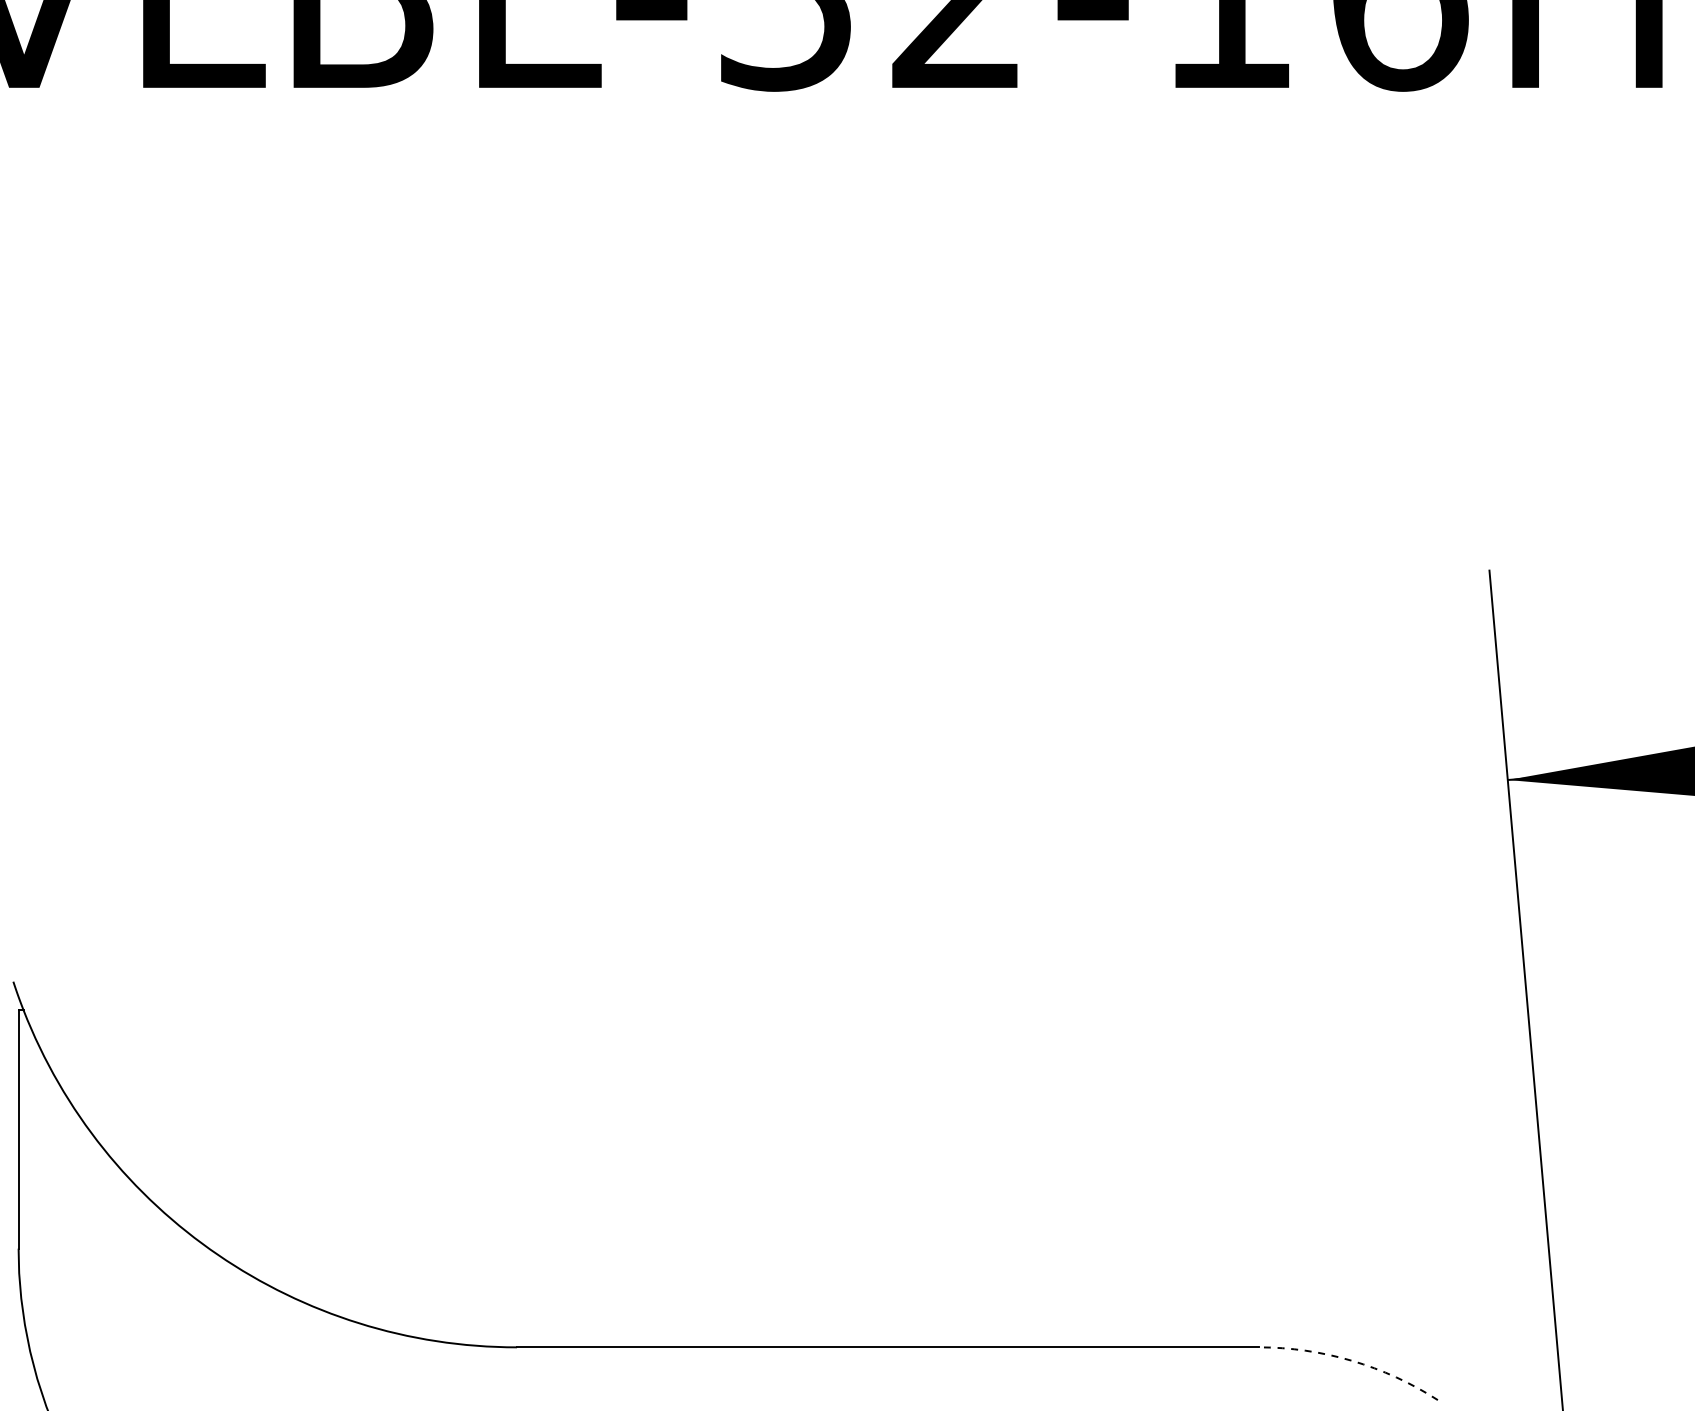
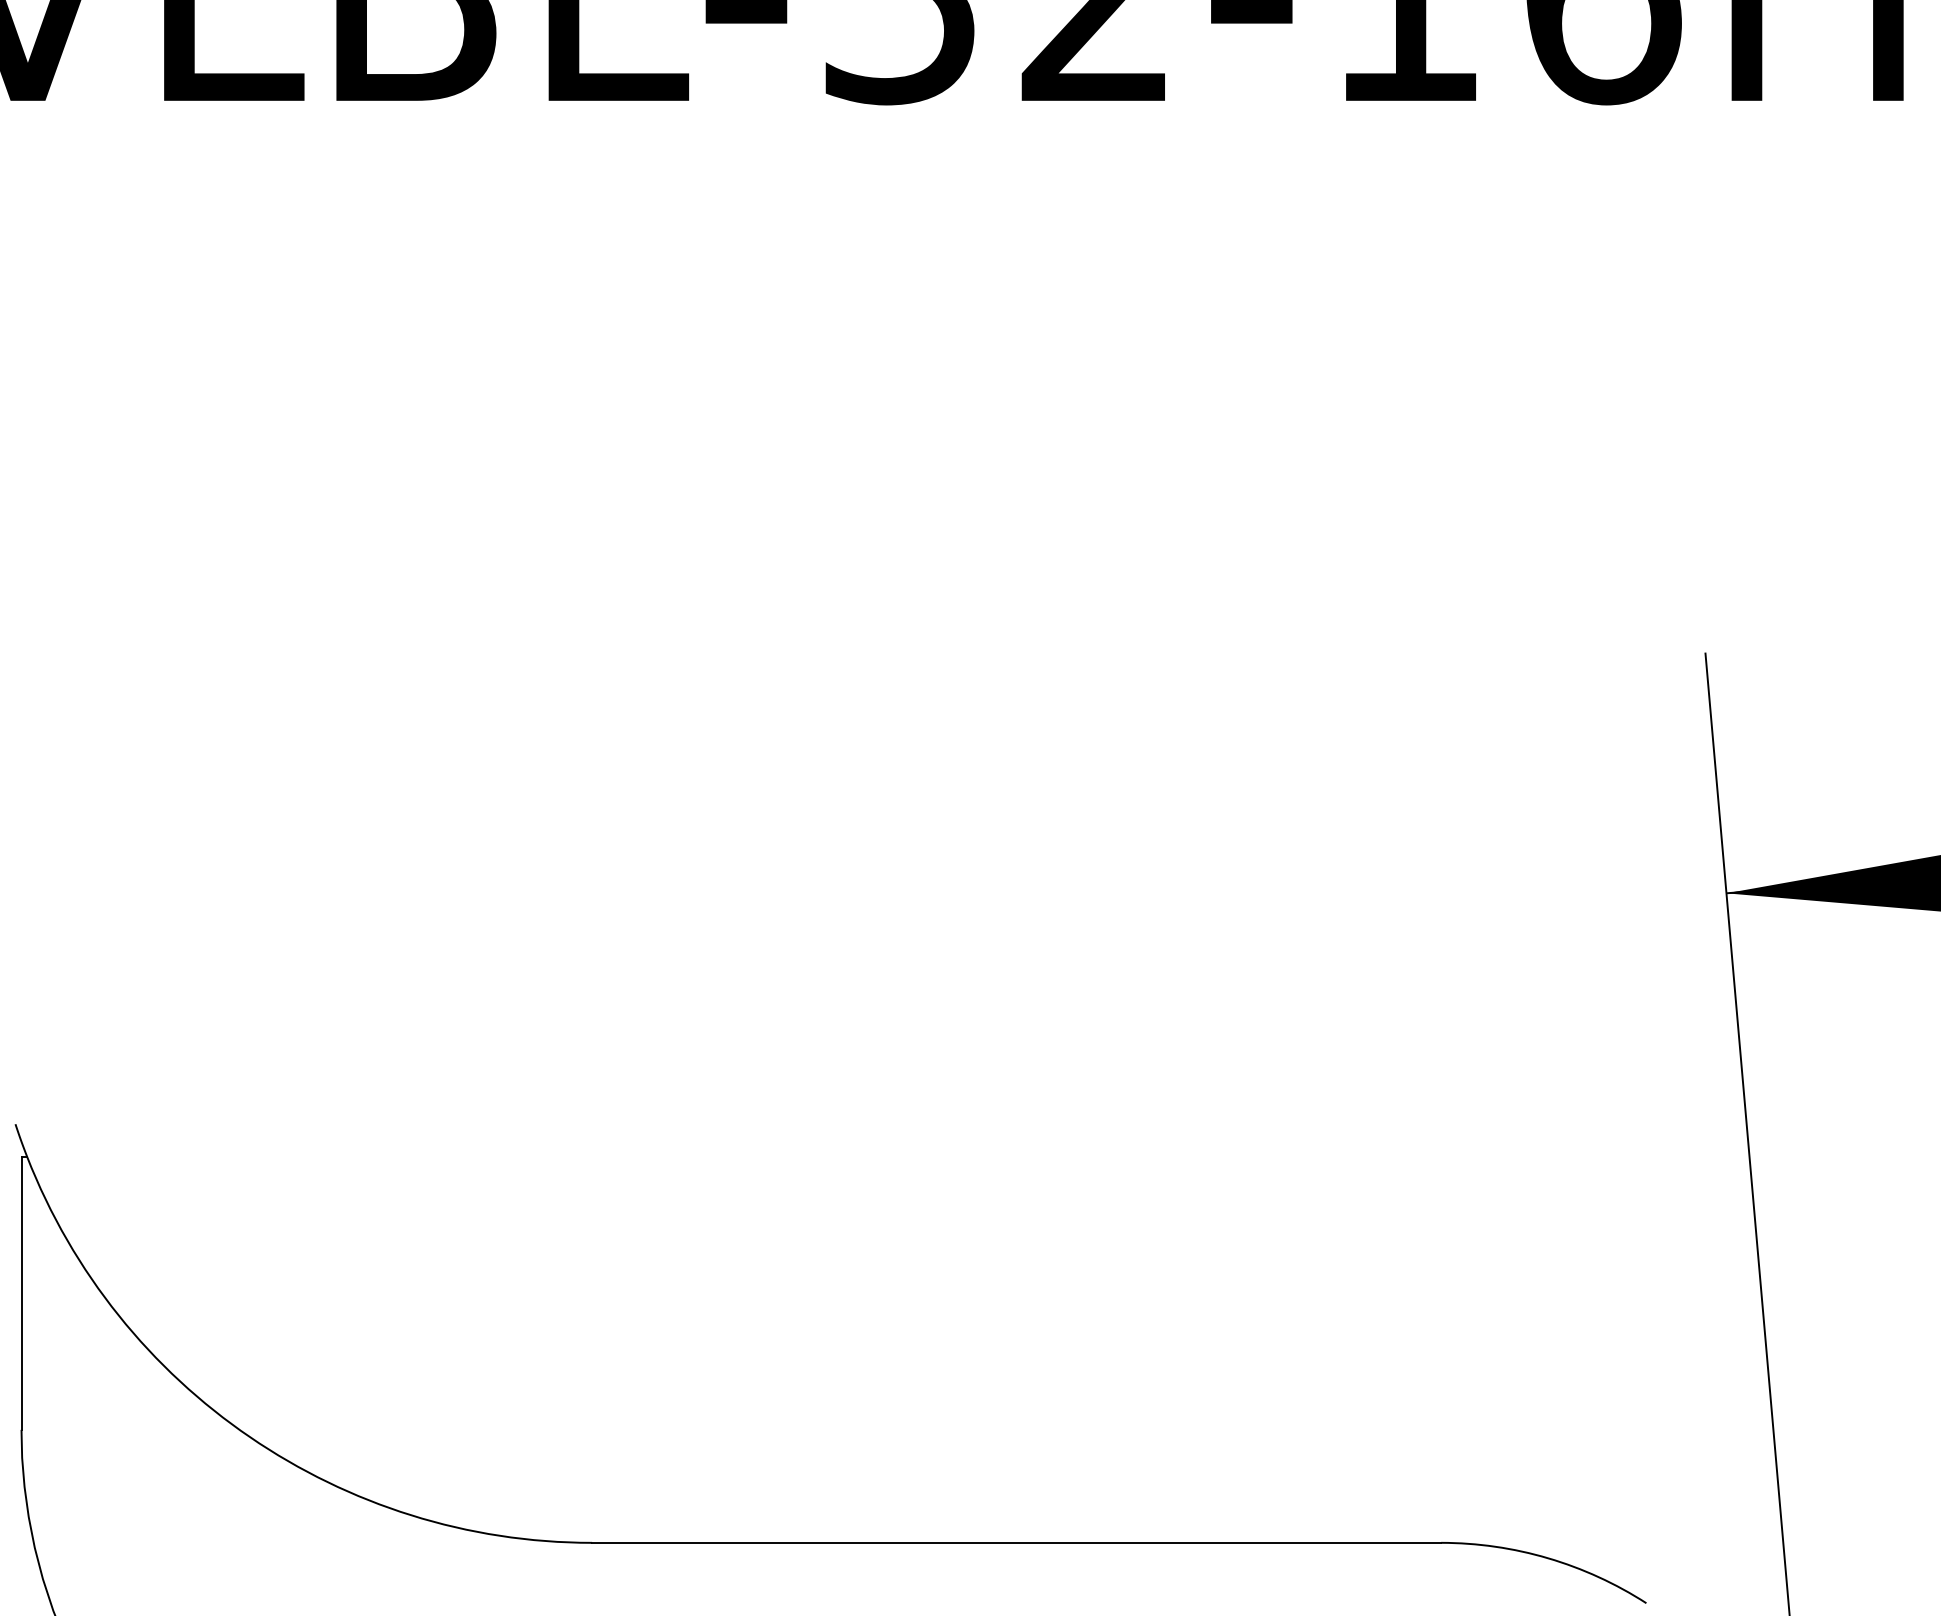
arc: (1352, 1360) -> (1548, 1557), dashed -> solid

